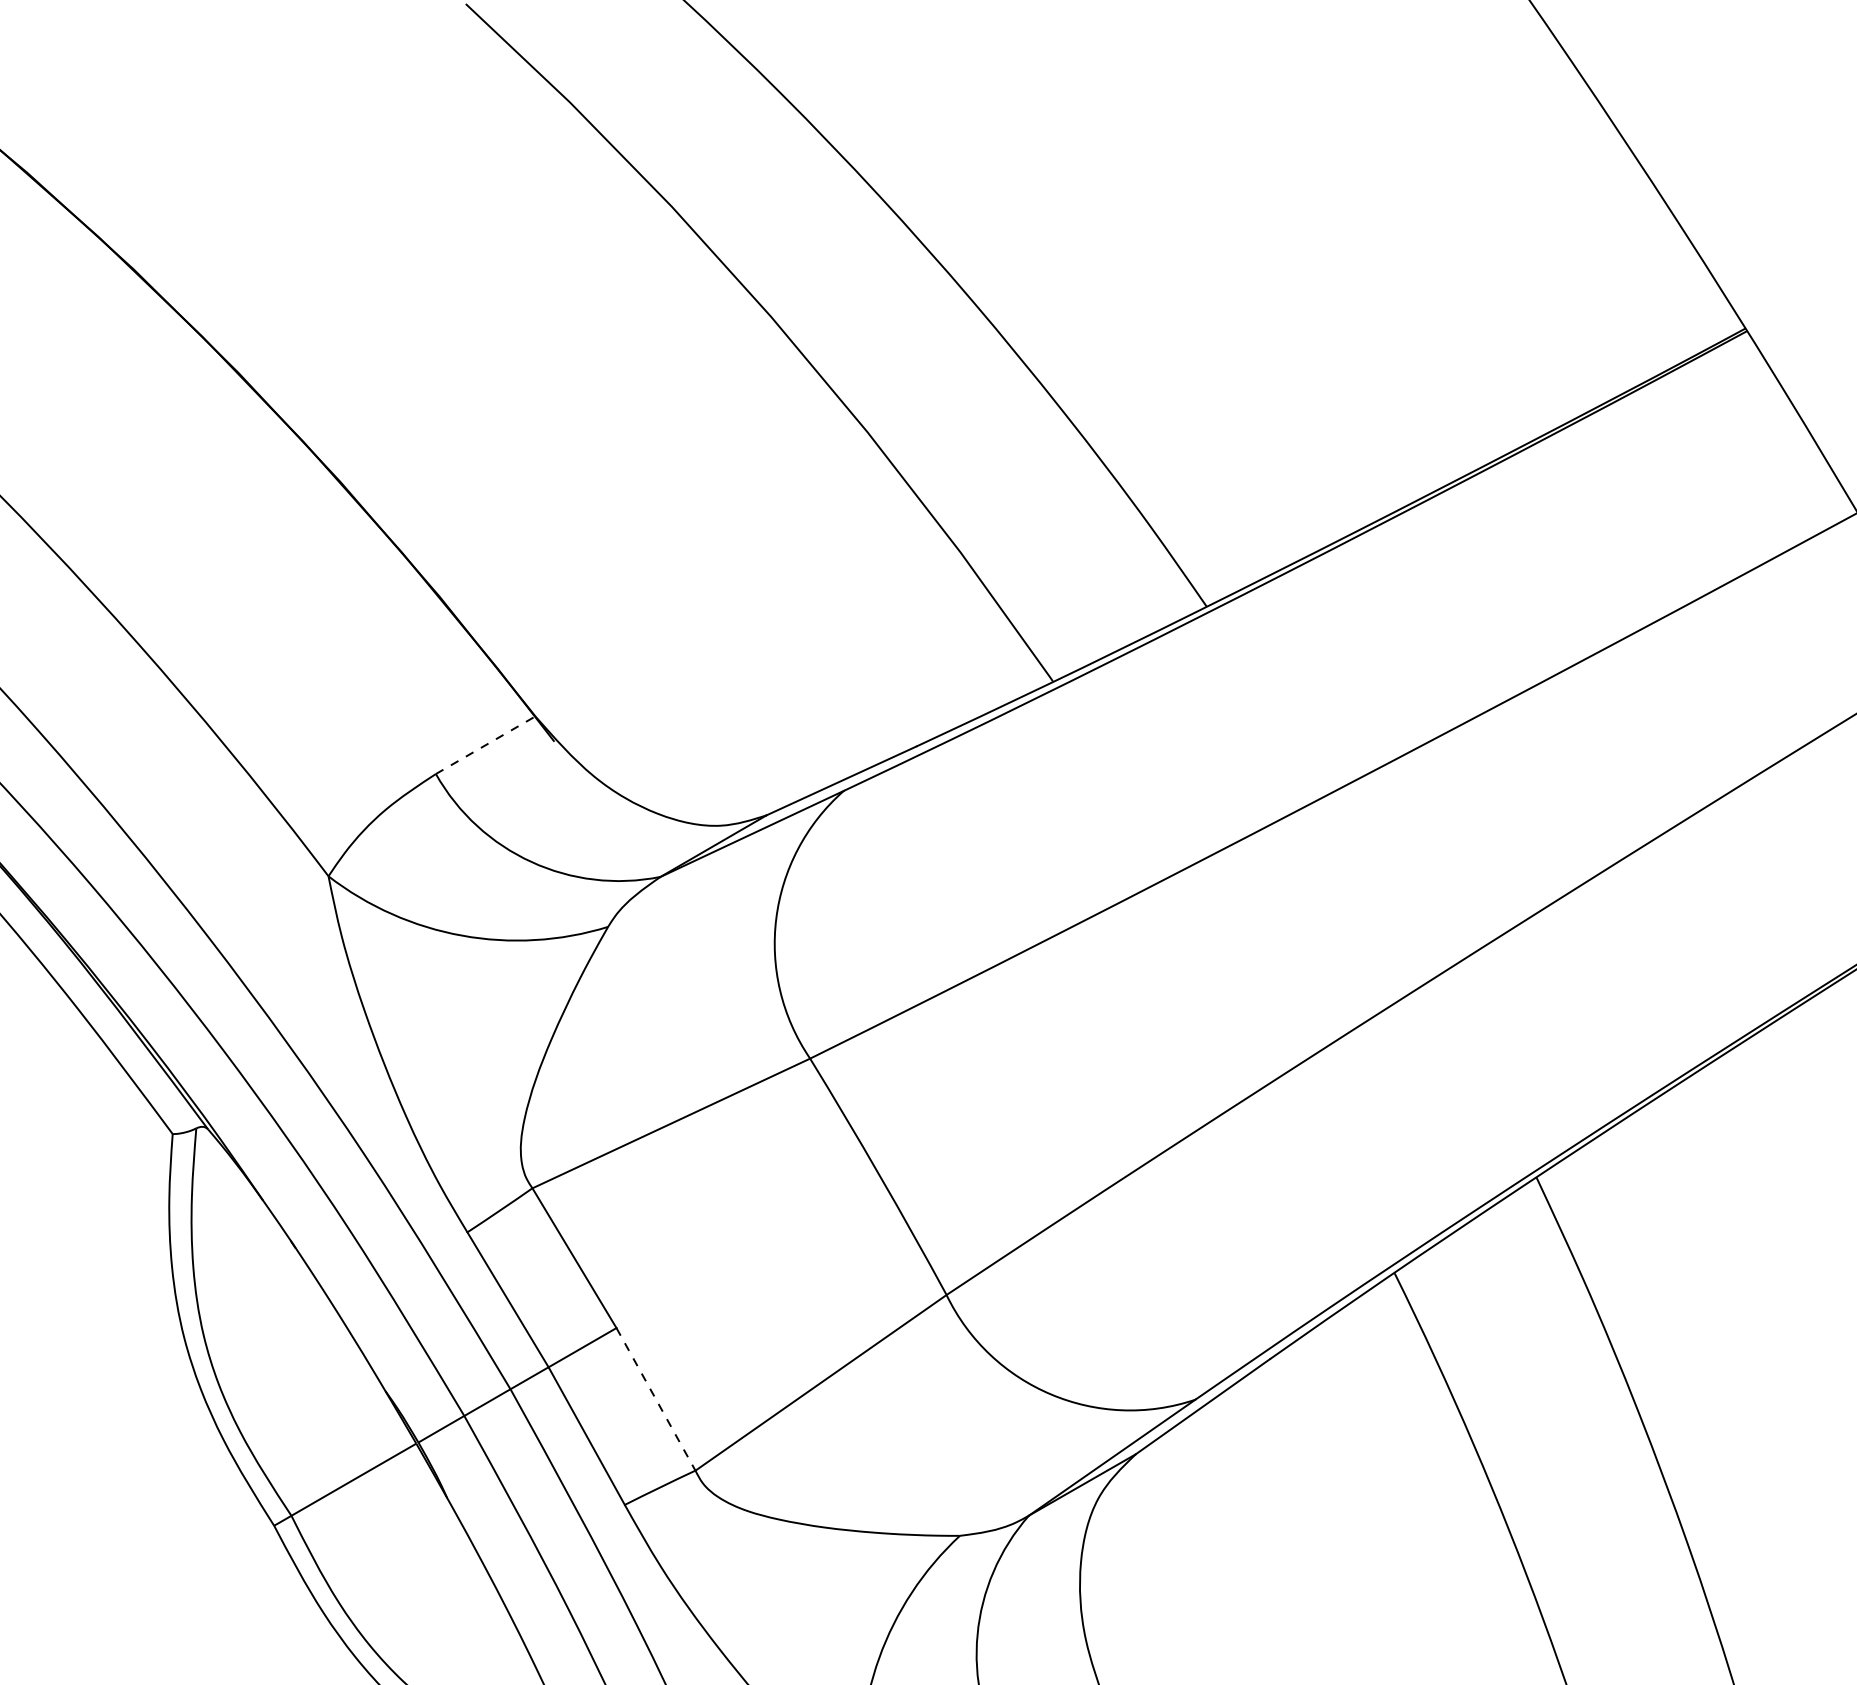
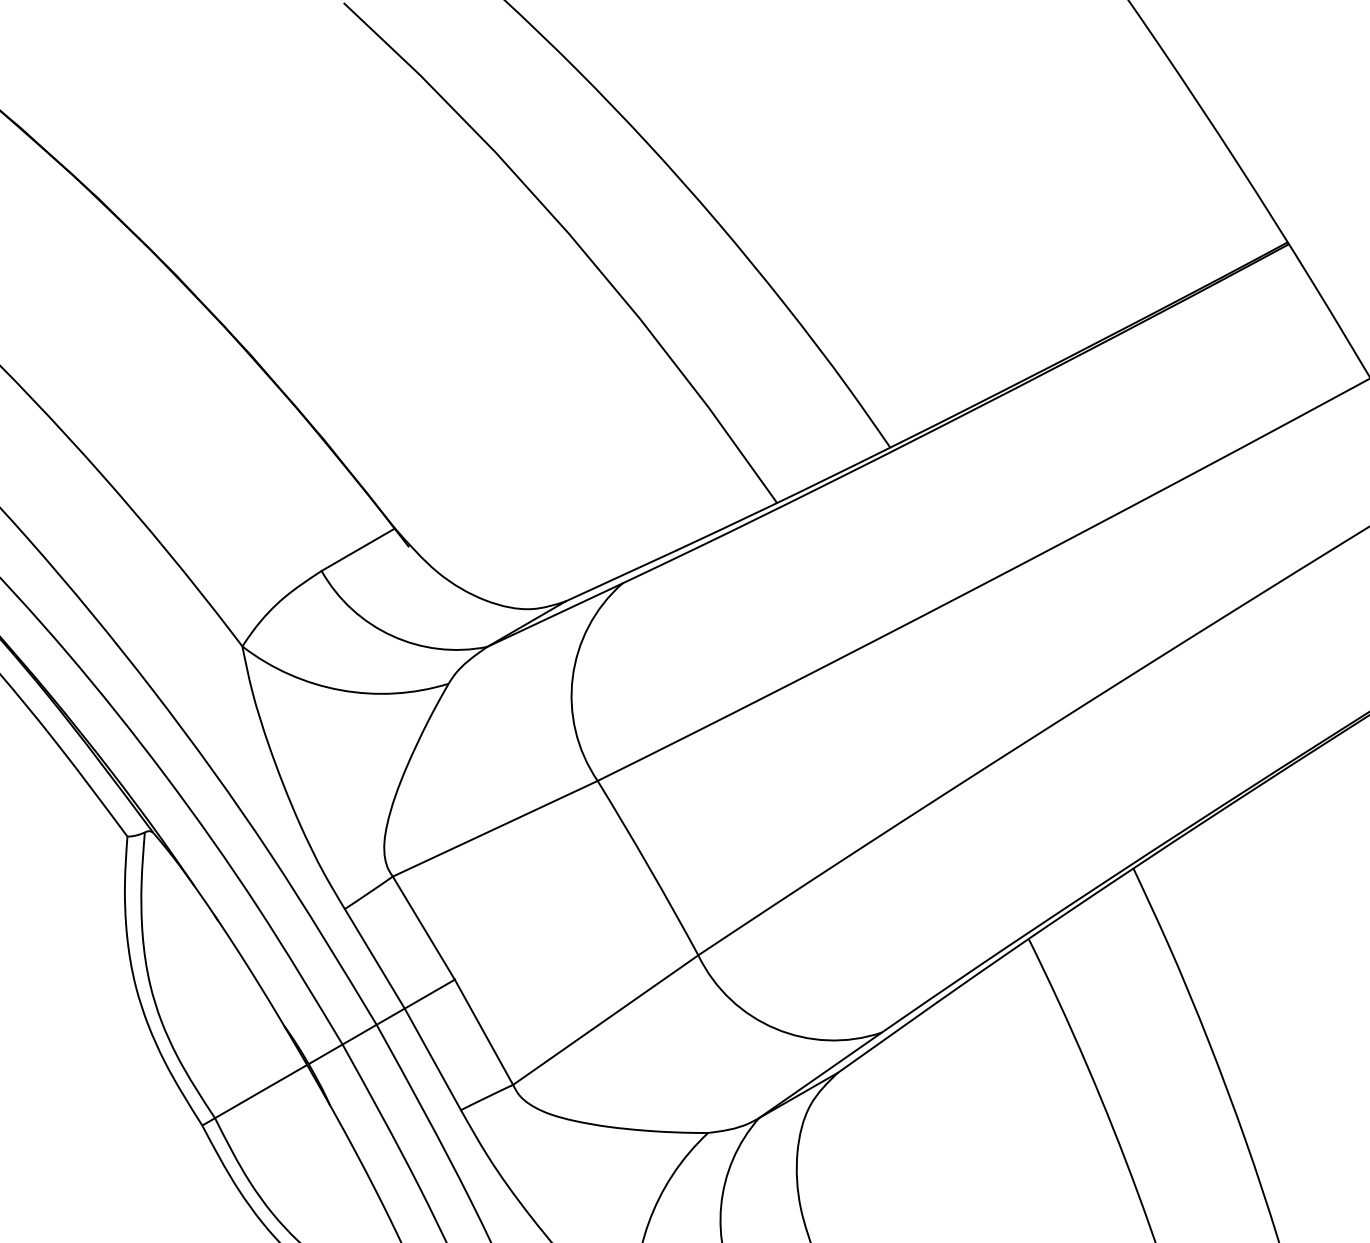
line: (485, 745) -> (358, 549), dashed -> solid
line: (656, 1399) -> (484, 1032), dashed -> solid

